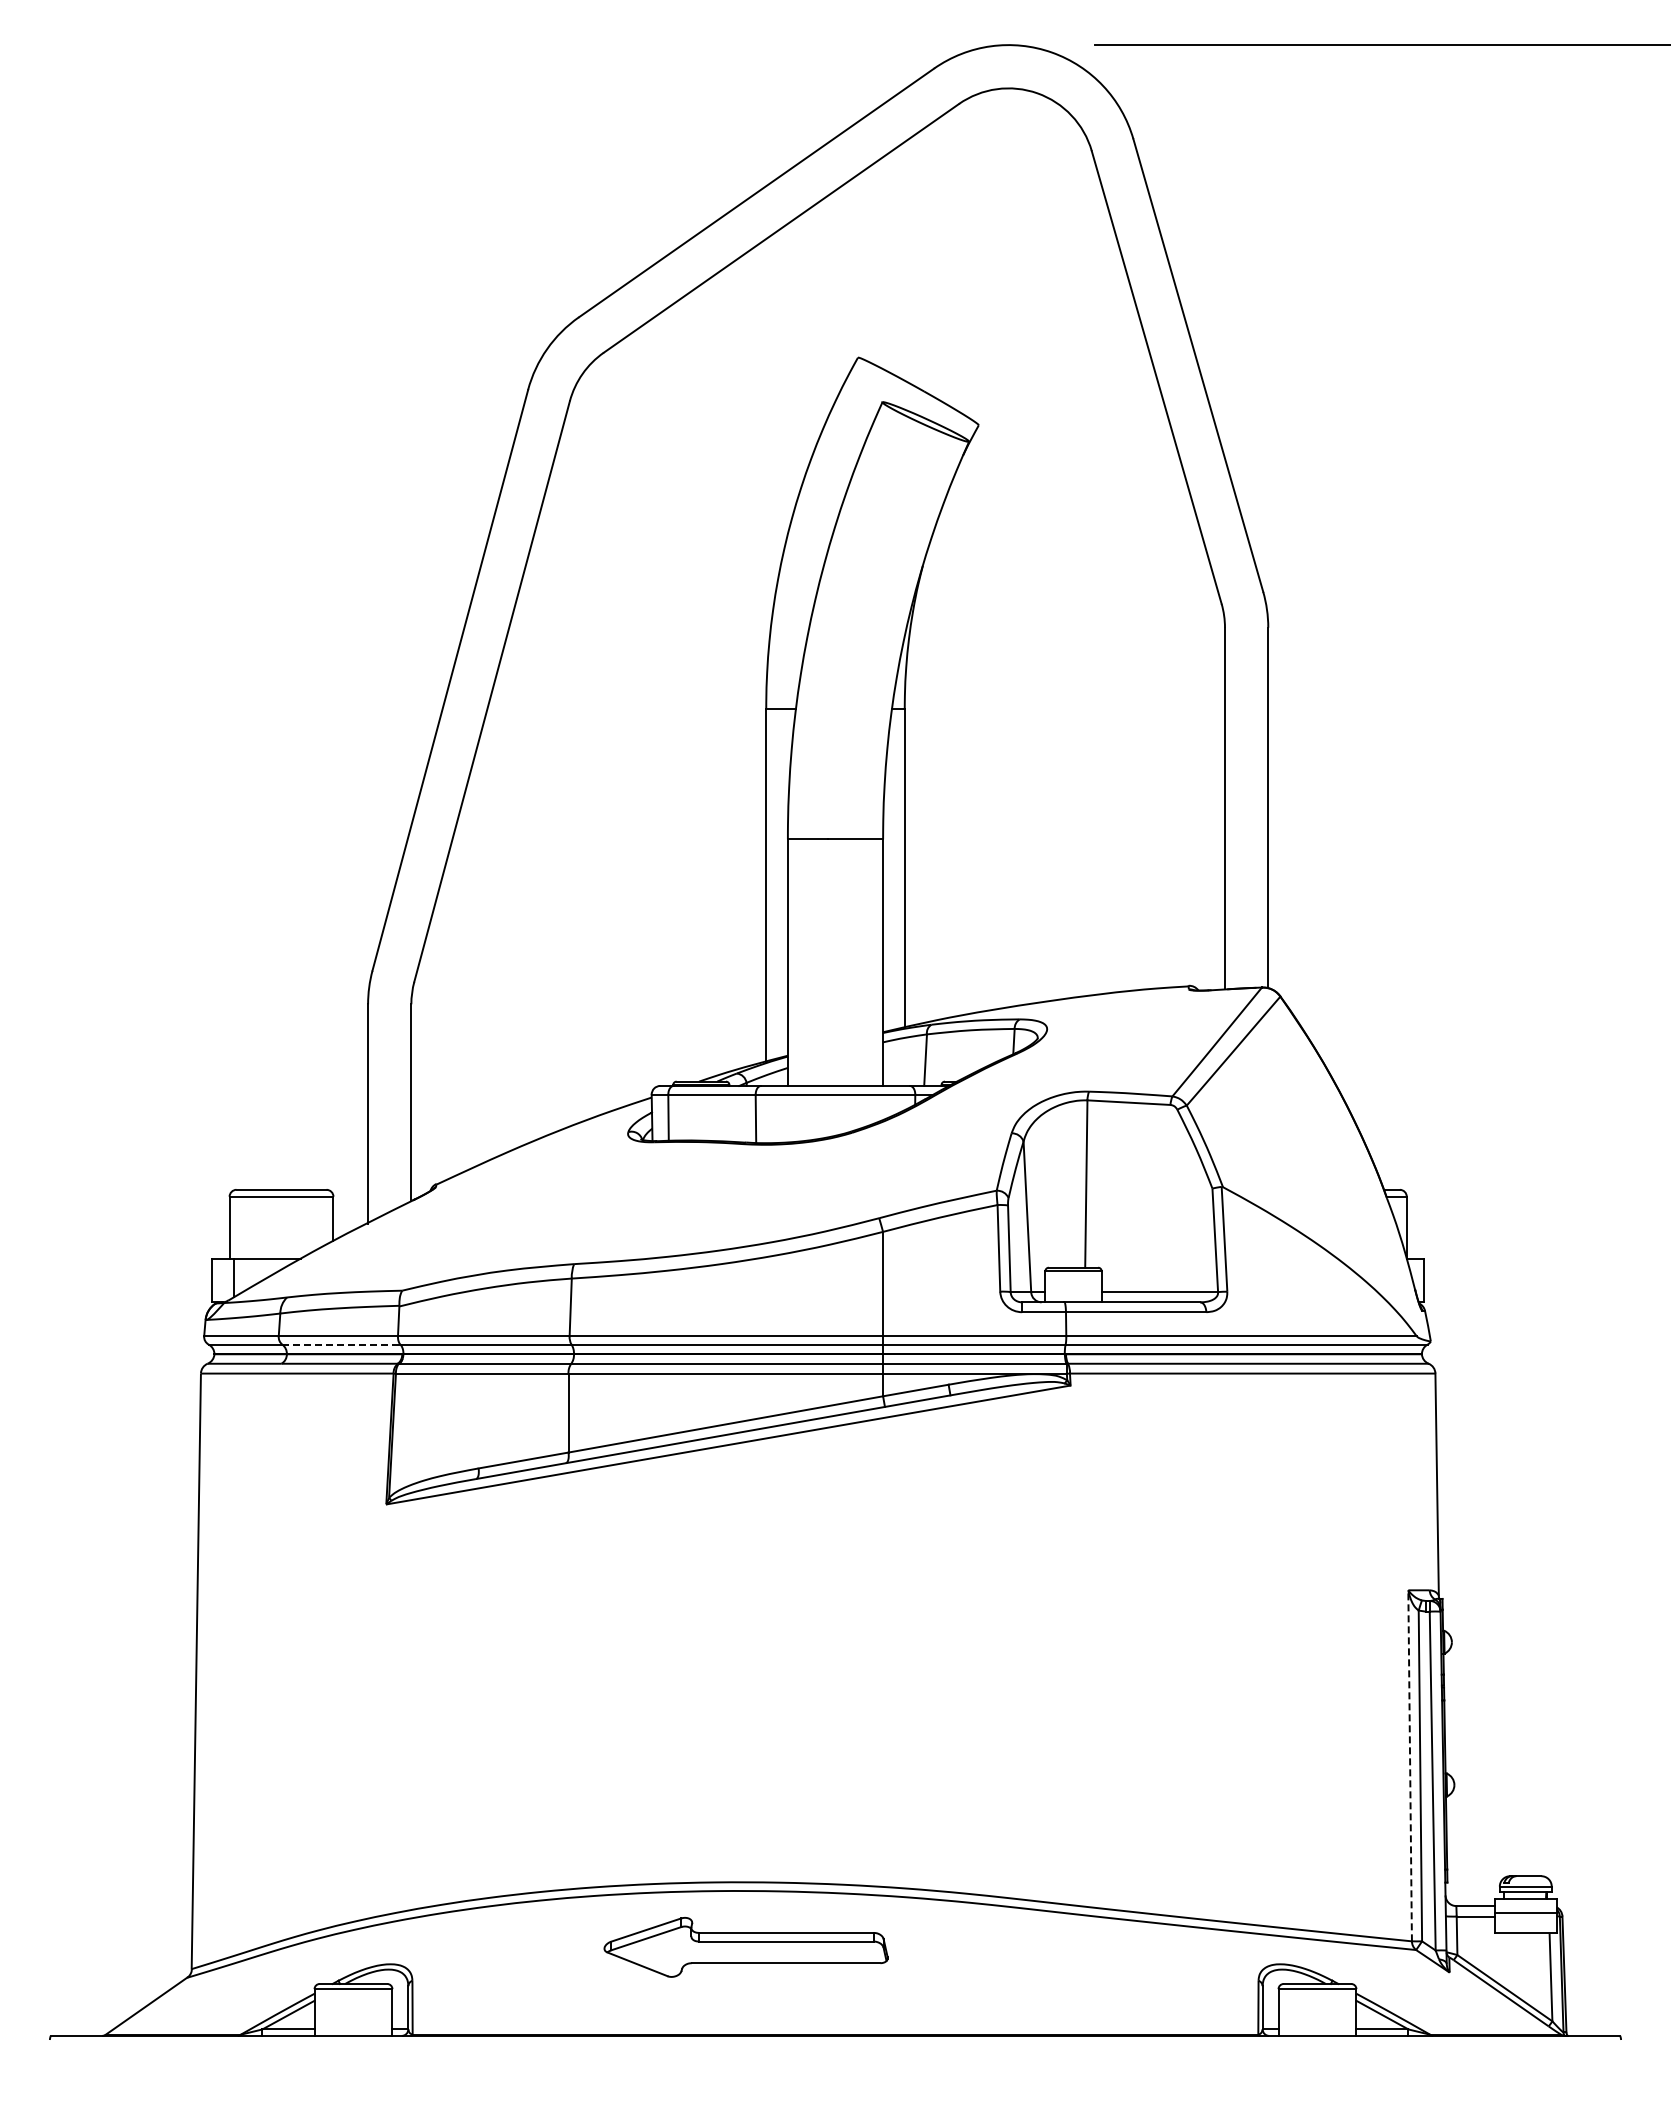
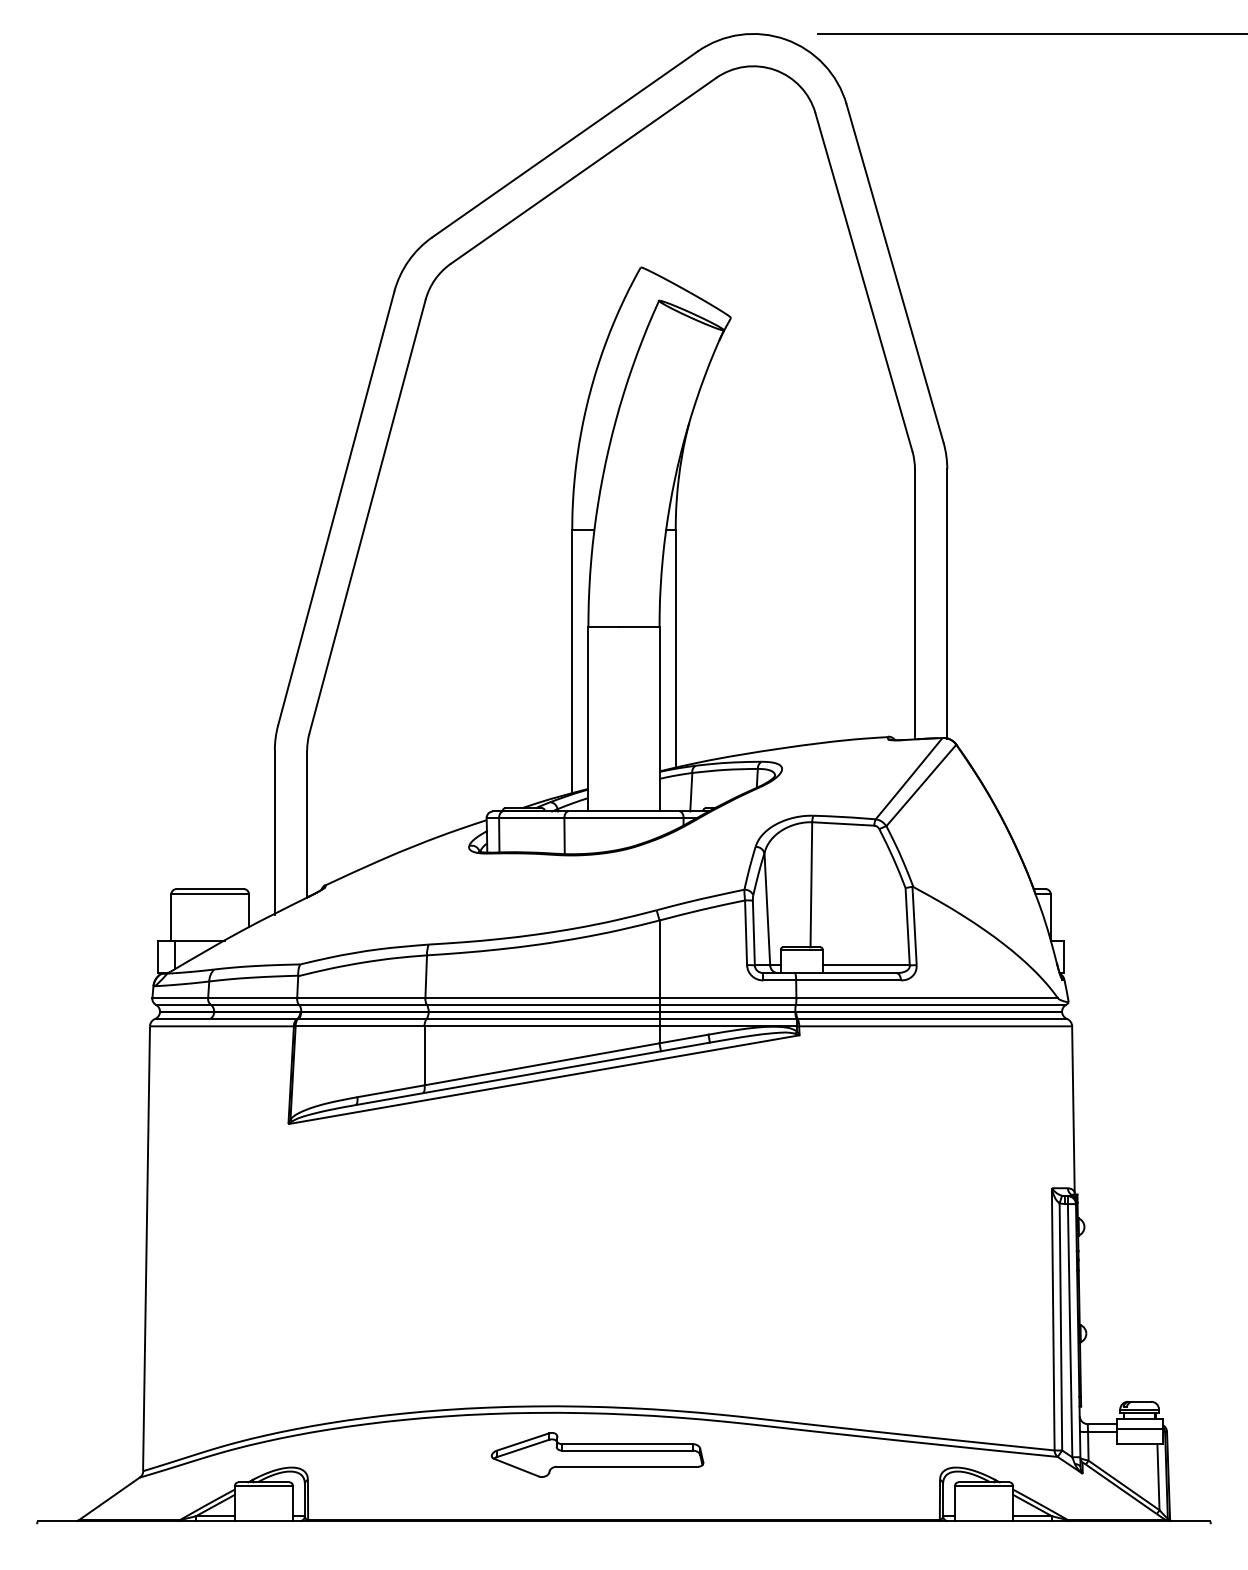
line: (341, 1344) -> (254, 1004), dashed -> solid
line: (1410, 1767) -> (1053, 1320), dashed -> solid
part: (745, 1947) -> (597, 1455), moved

